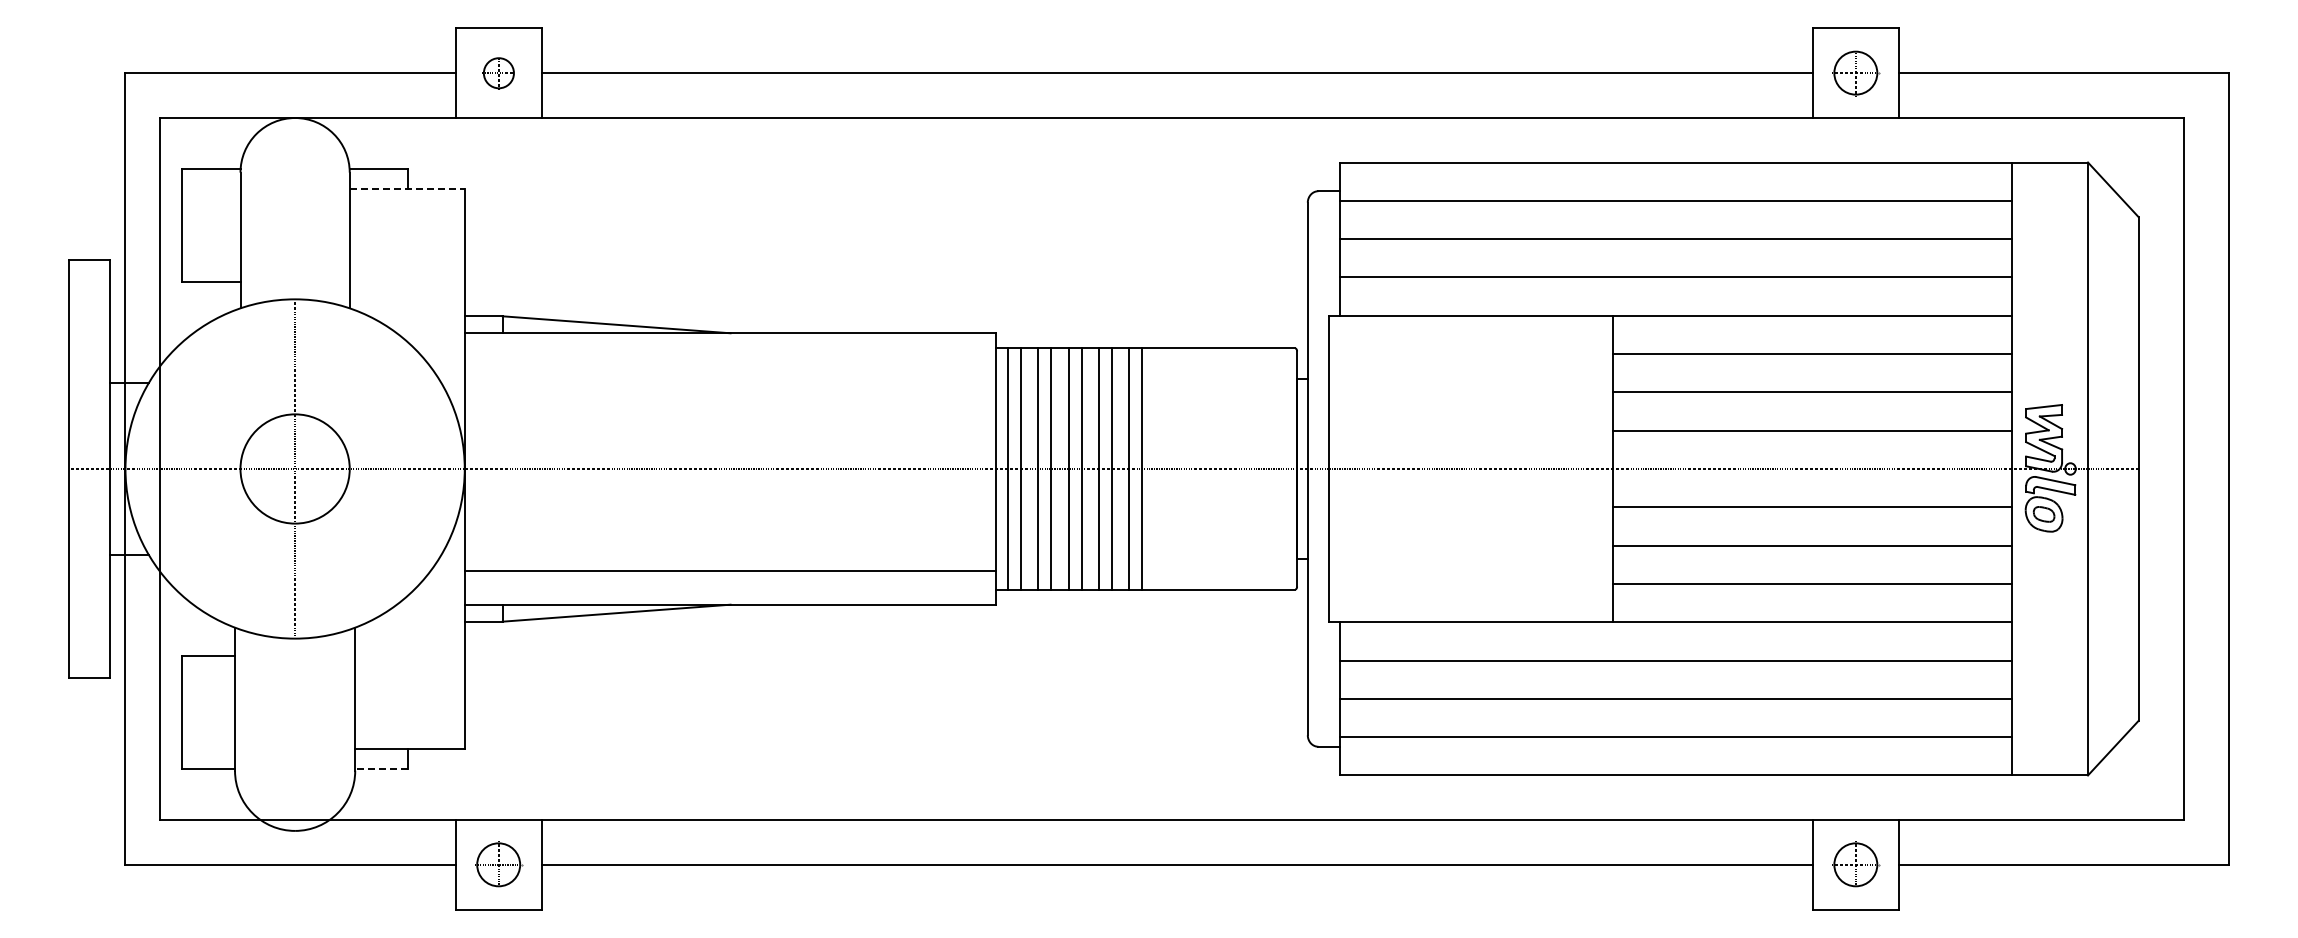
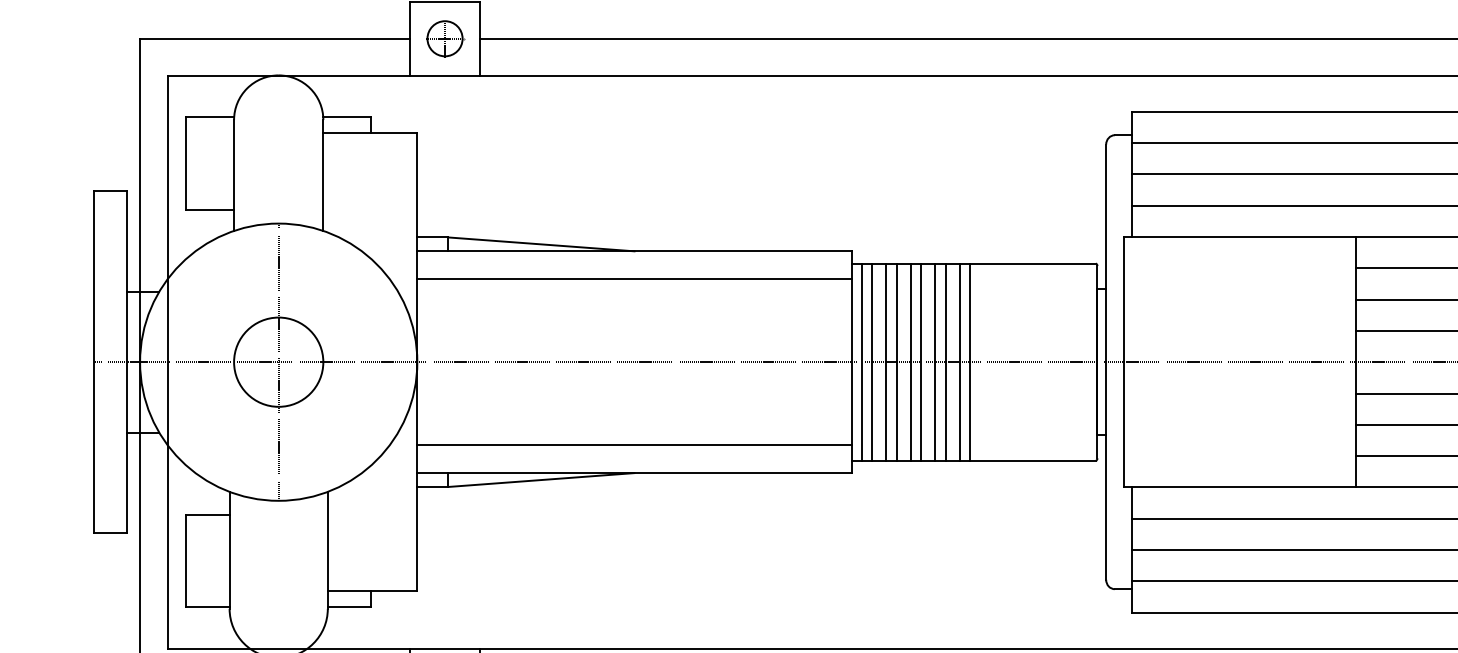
part: (499, 73) -> (445, 39), size x1.43
line: (407, 189) -> (370, 133), dashed -> solid
line: (730, 367) -> (634, 279), added
line: (381, 768) -> (349, 606), dashed -> solid

